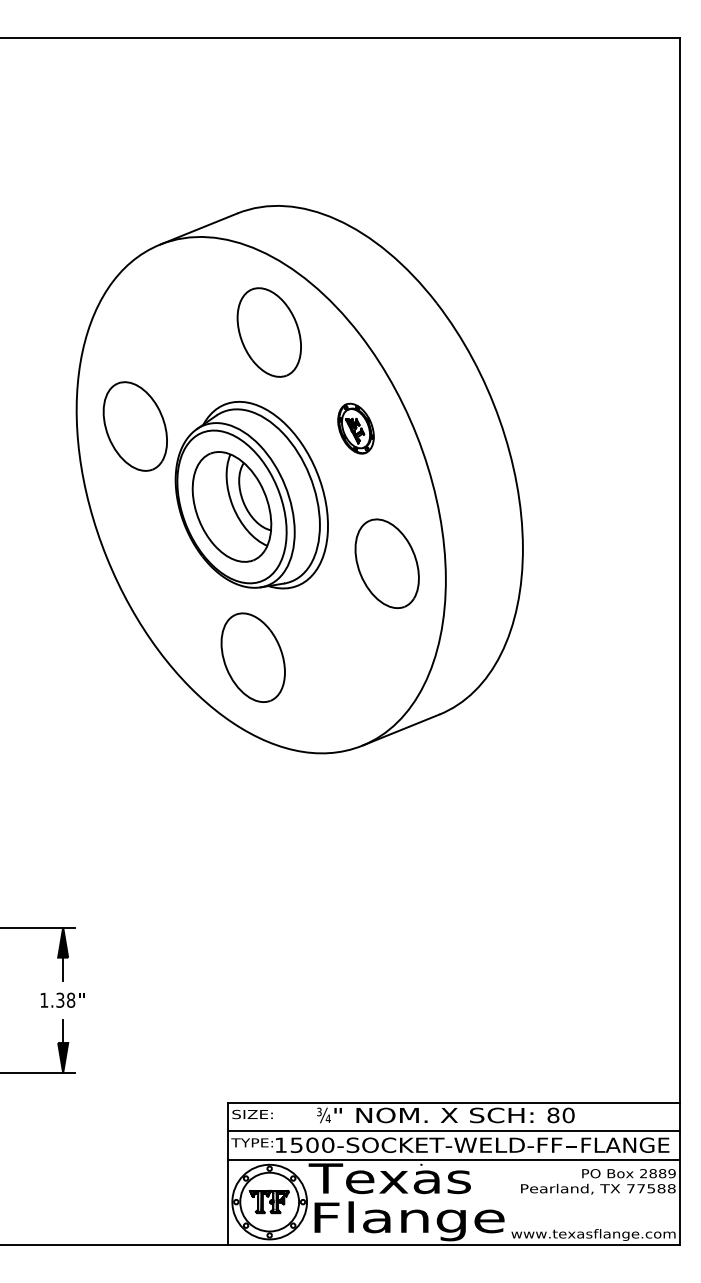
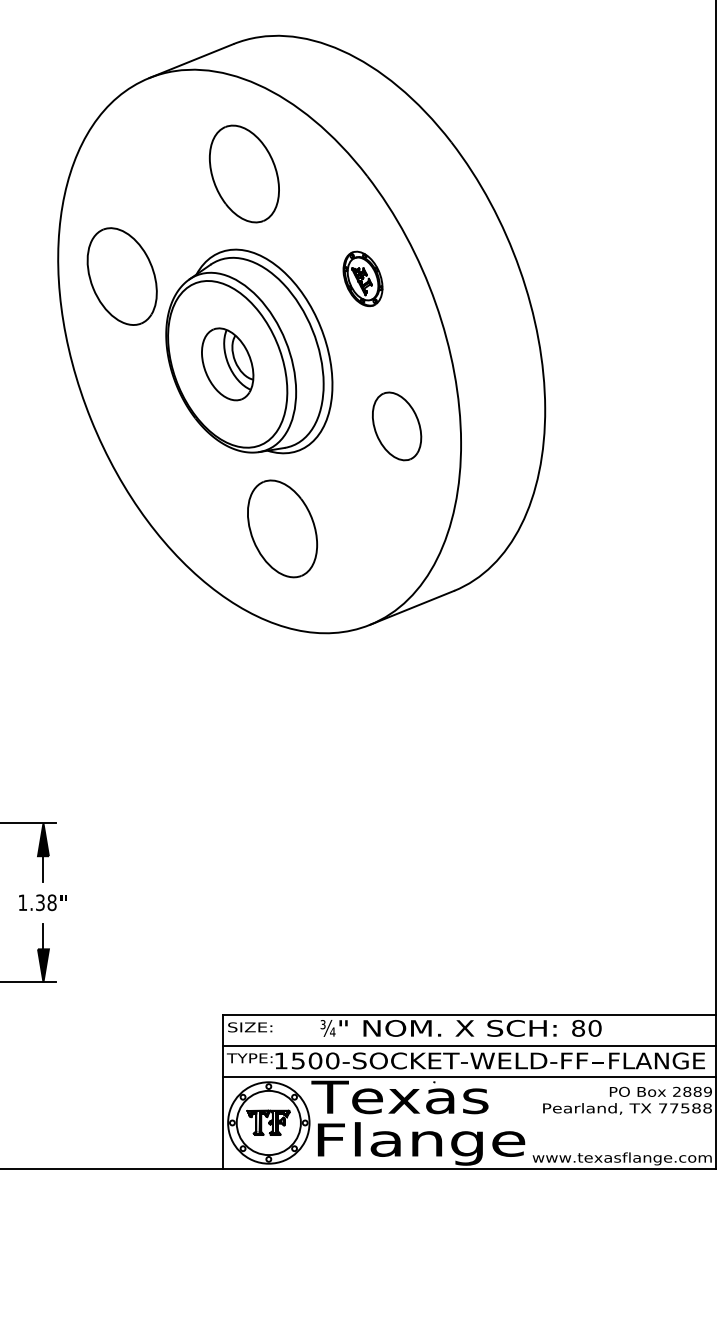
part: (268, 332) -> (243, 173), moved
part: (231, 506) -> (227, 363), size x0.6
part: (386, 563) -> (396, 426), size x0.7
part: (252, 657) -> (281, 528), moved

